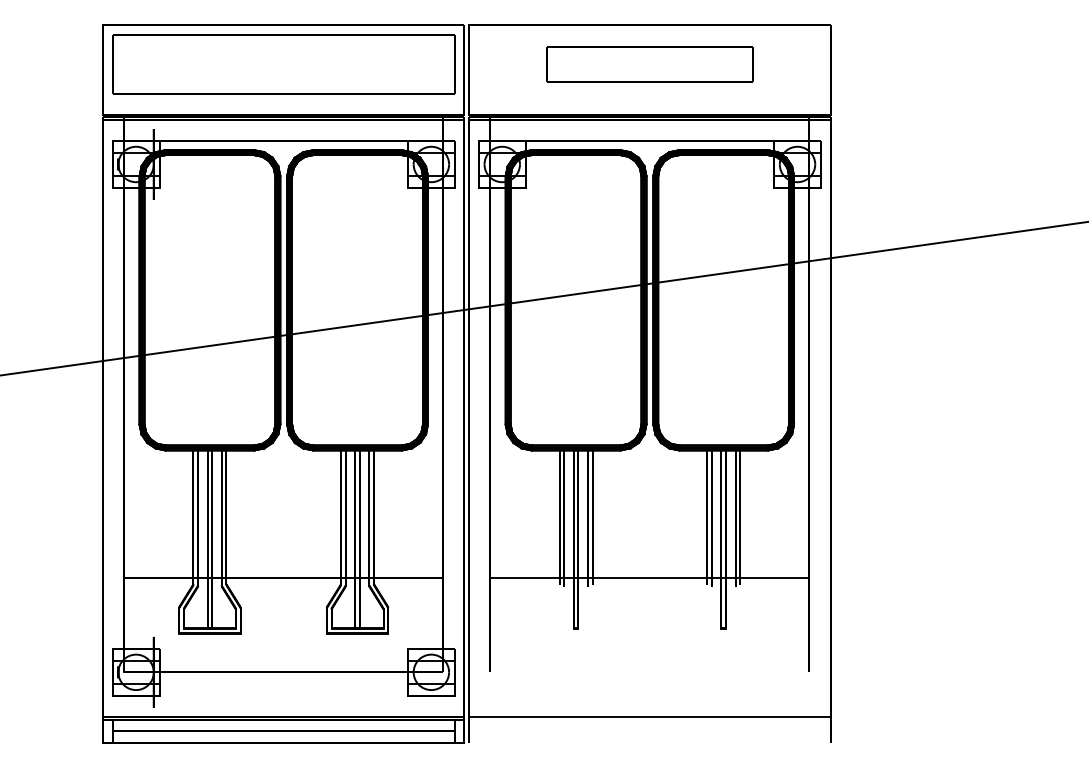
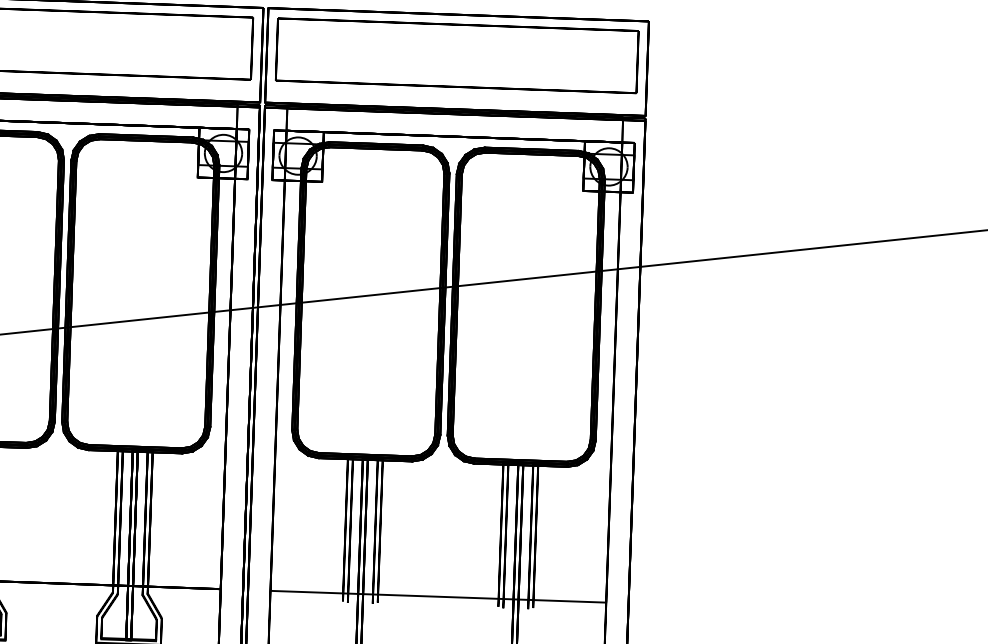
part: (649, 64) -> (456, 56), size x1.67

